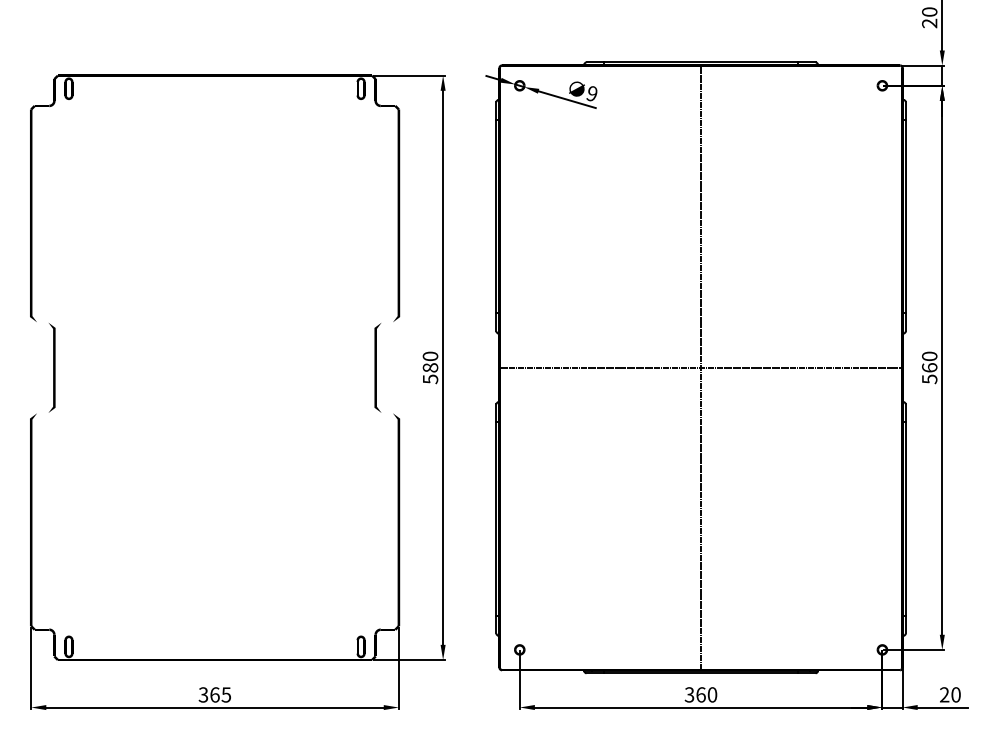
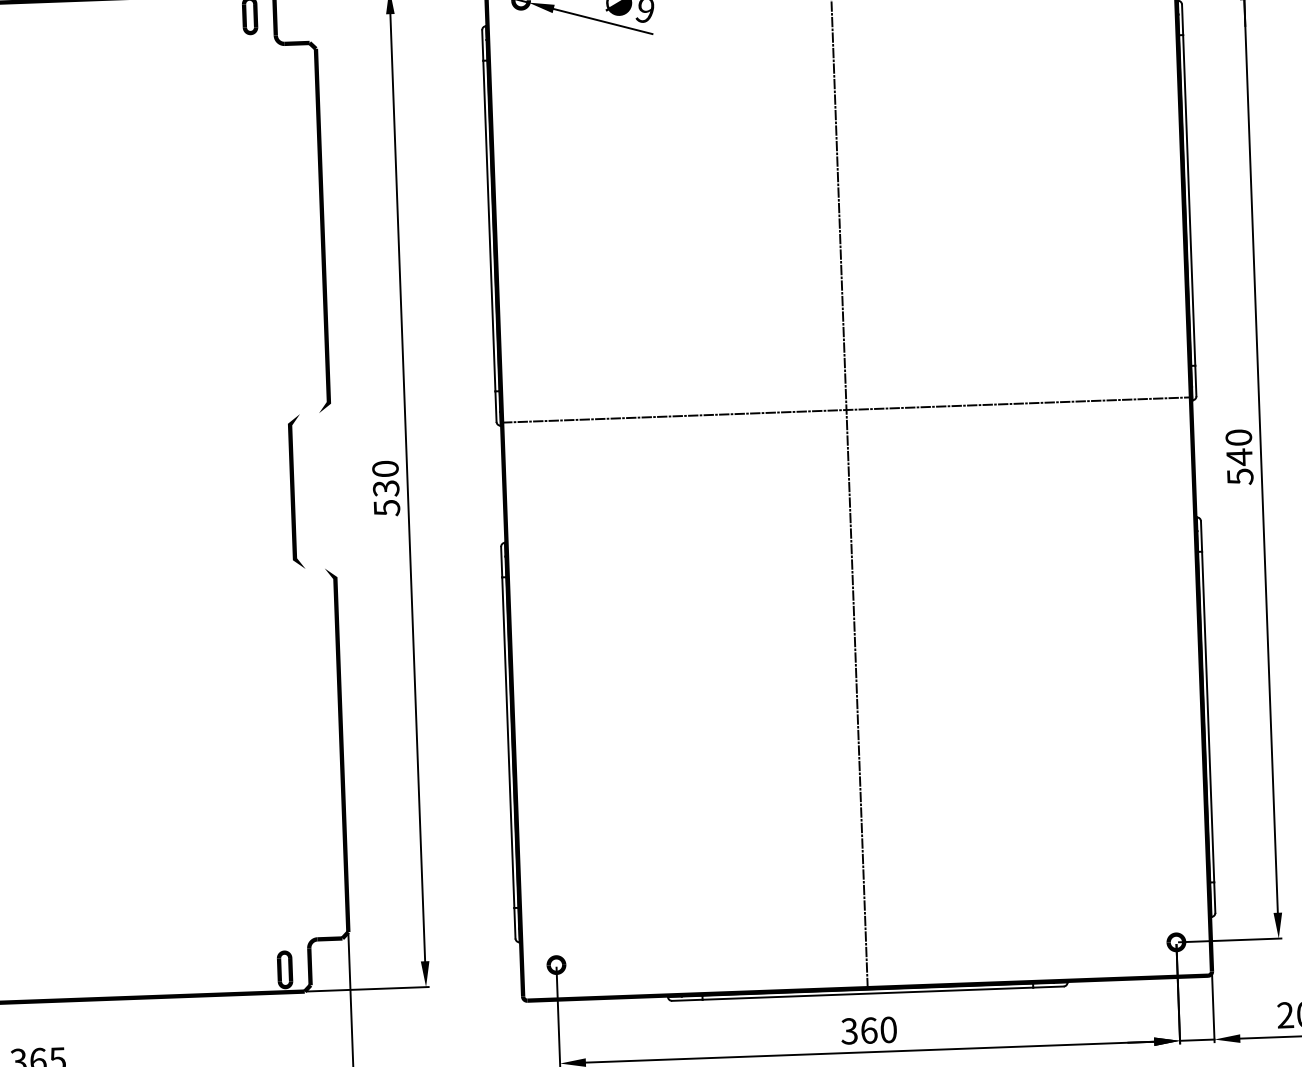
text: (430, 367) -> (386, 487), 580 -> 530
line: (700, 367) -> (845, 409), moved
text: (929, 367) -> (1239, 456), 560 -> 540

